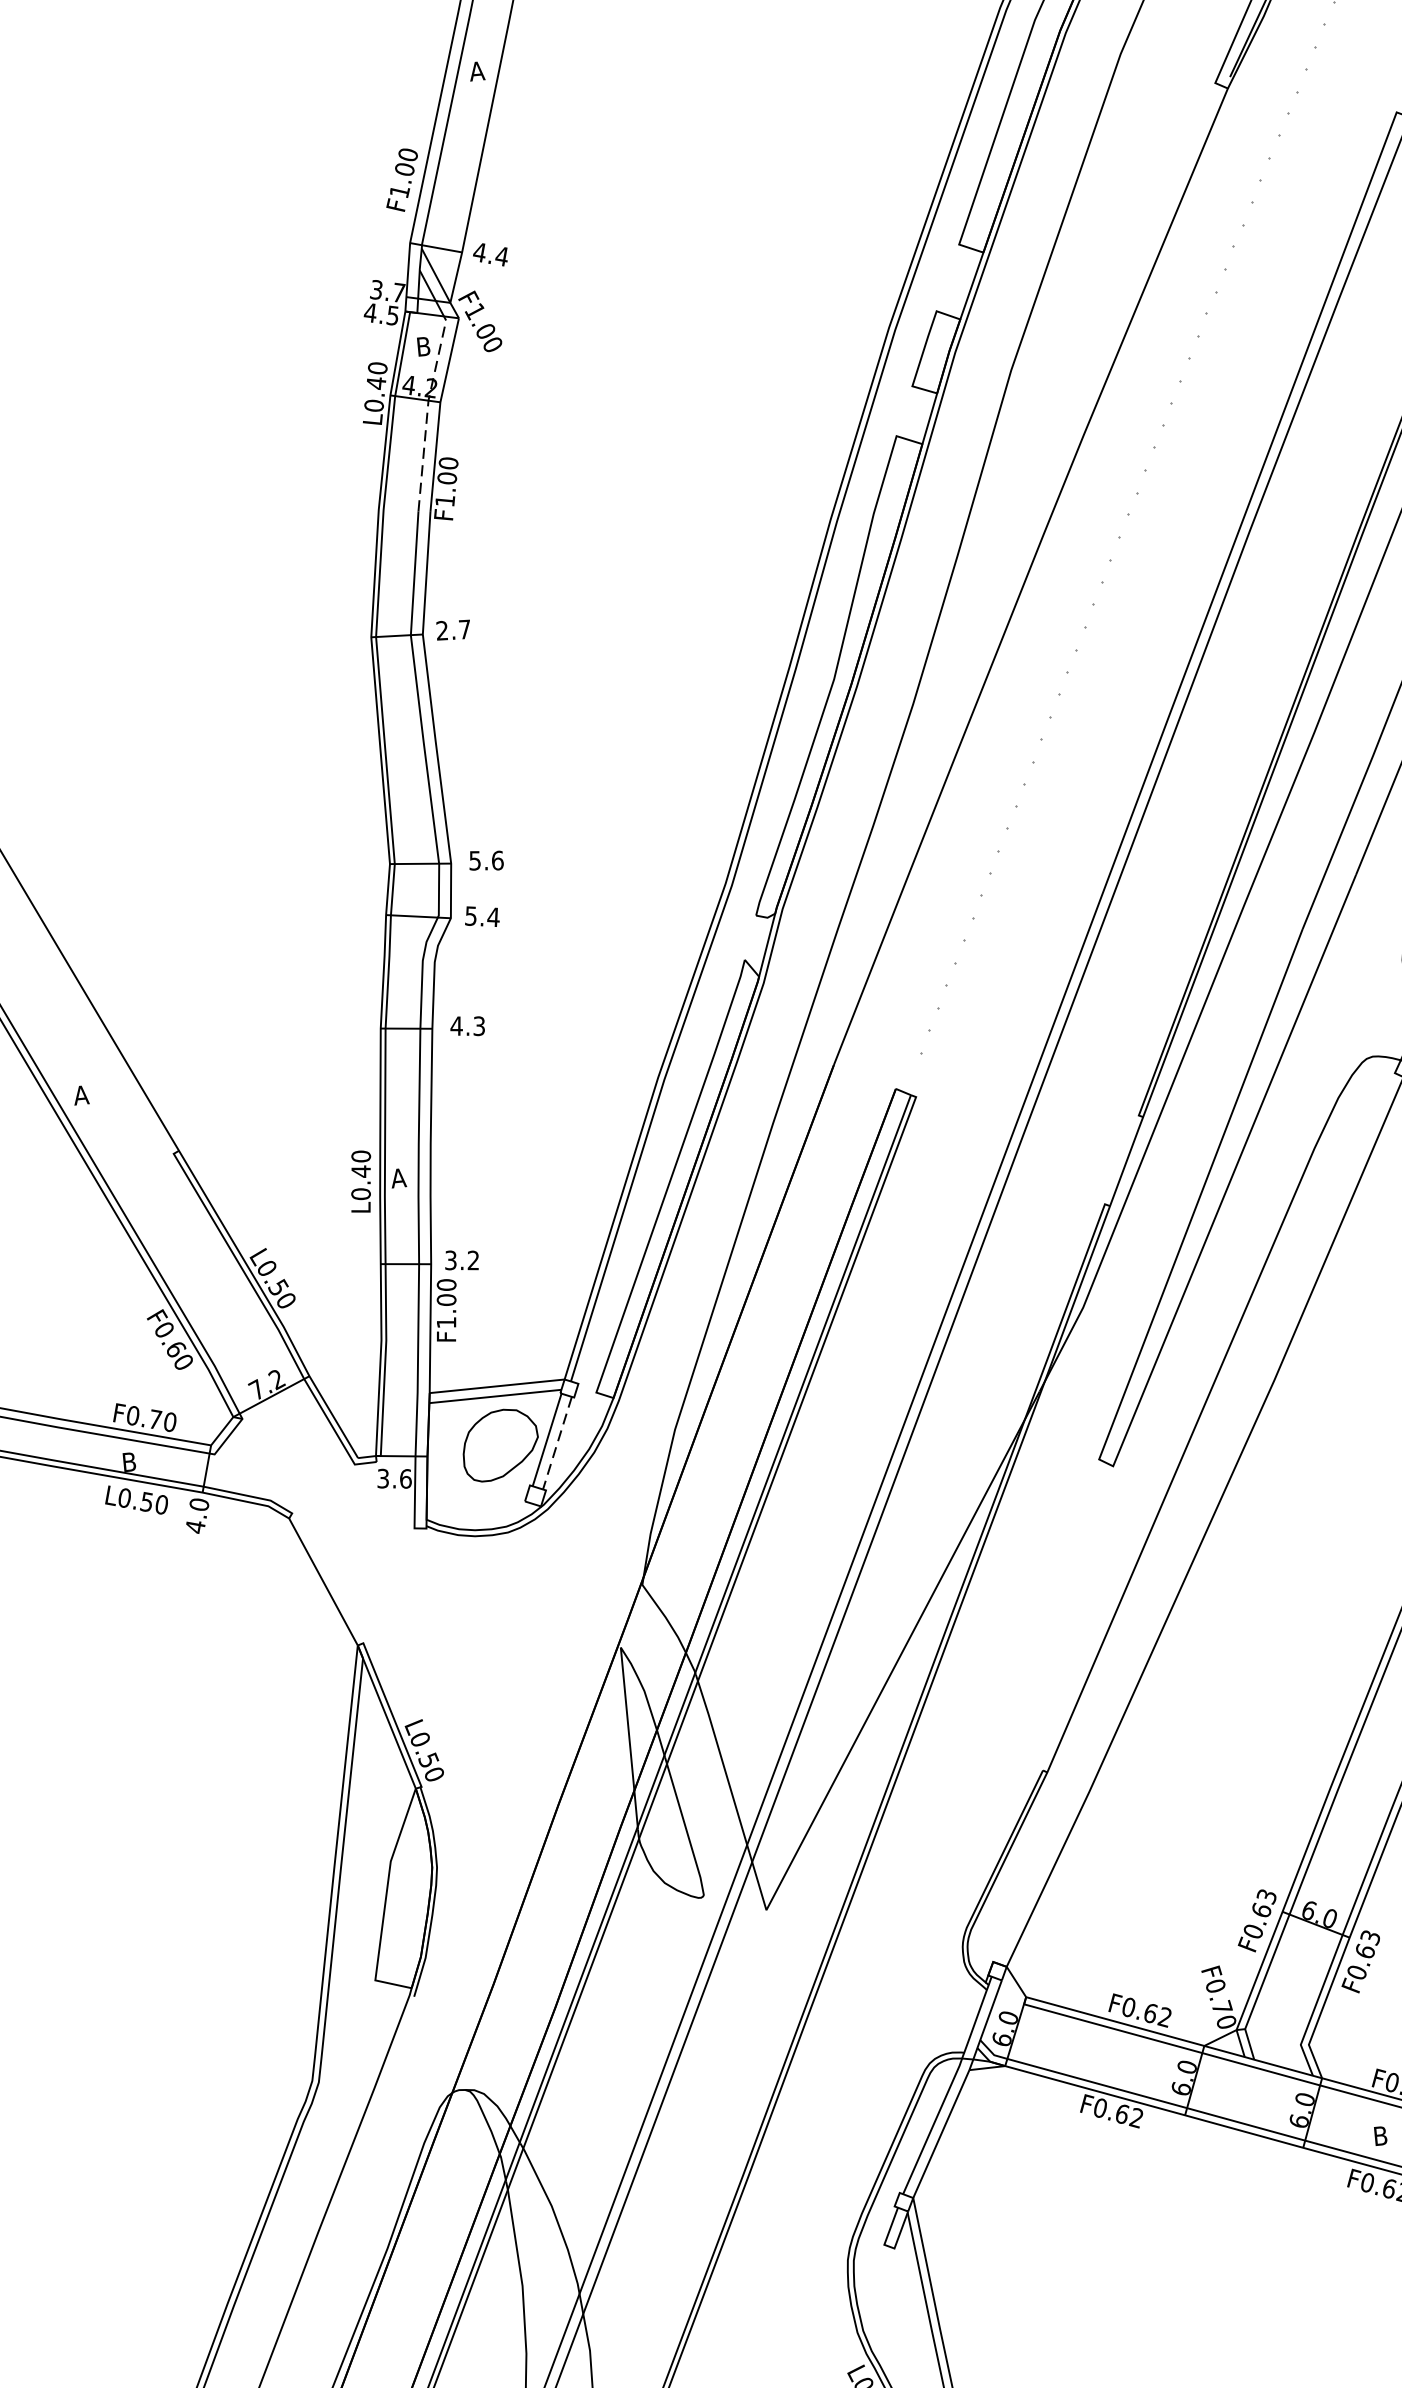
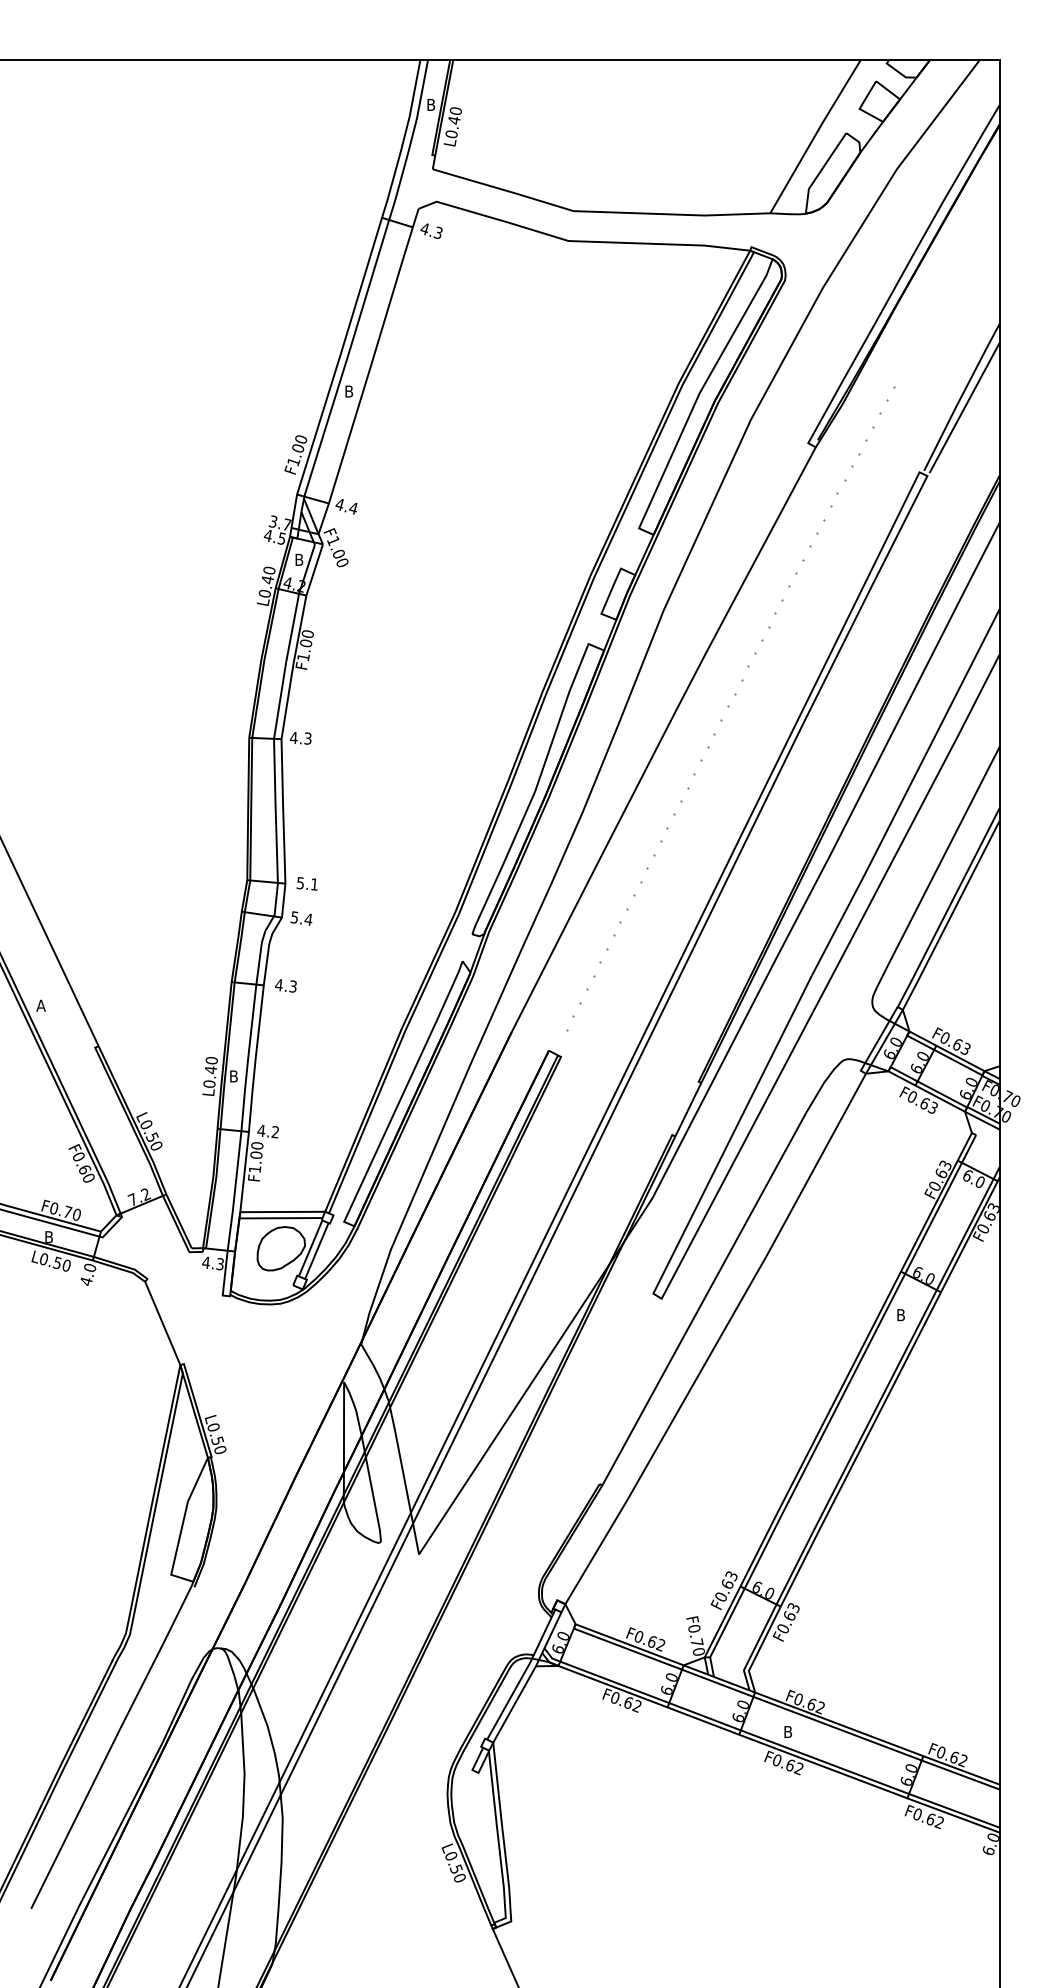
text: (476, 71) -> (348, 391), A -> B
line: (427, 413) -> (297, 601), dashed -> solid
text: (452, 628) -> (300, 737), 2.7 -> 4.3
text: (497, 860) -> (314, 884), 5.6 -> 5.1
text: (398, 1178) -> (233, 1076), A -> B
text: (450, 1259) -> (261, 1130), 3.2 -> 4.2
line: (556, 1443) -> (316, 1251), dashed -> solid
text: (393, 1478) -> (212, 1263), 3.6 -> 4.3

